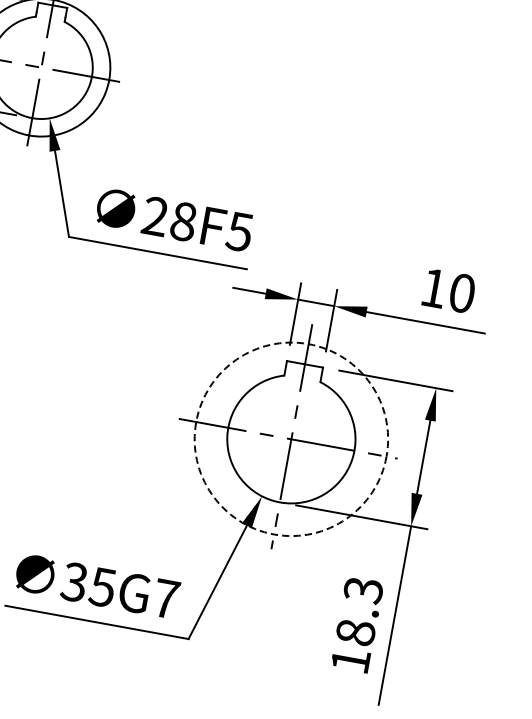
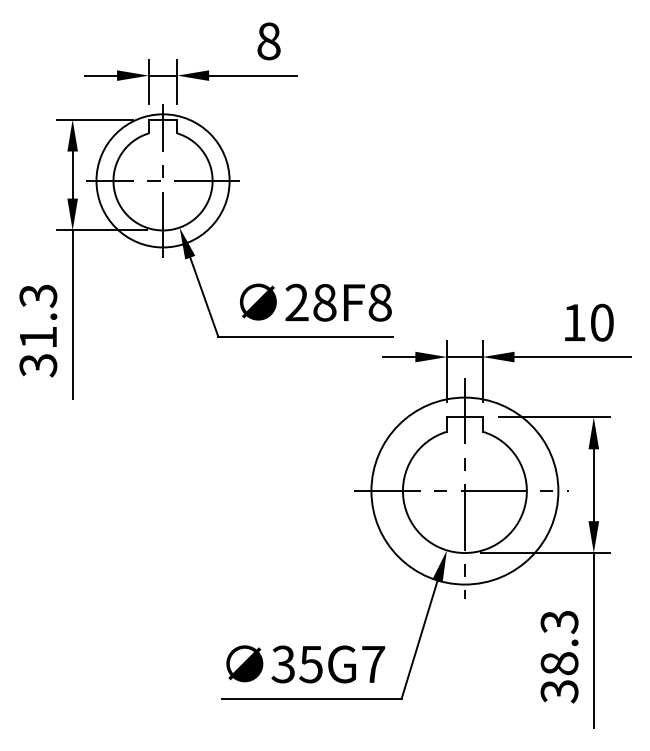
text: (239, 231) -> (379, 302), 28F5 -> 28F8
circle: (291, 438) -> (464, 490), dashed -> solid
text: (350, 660) -> (559, 691), 18.3 -> 38.3

